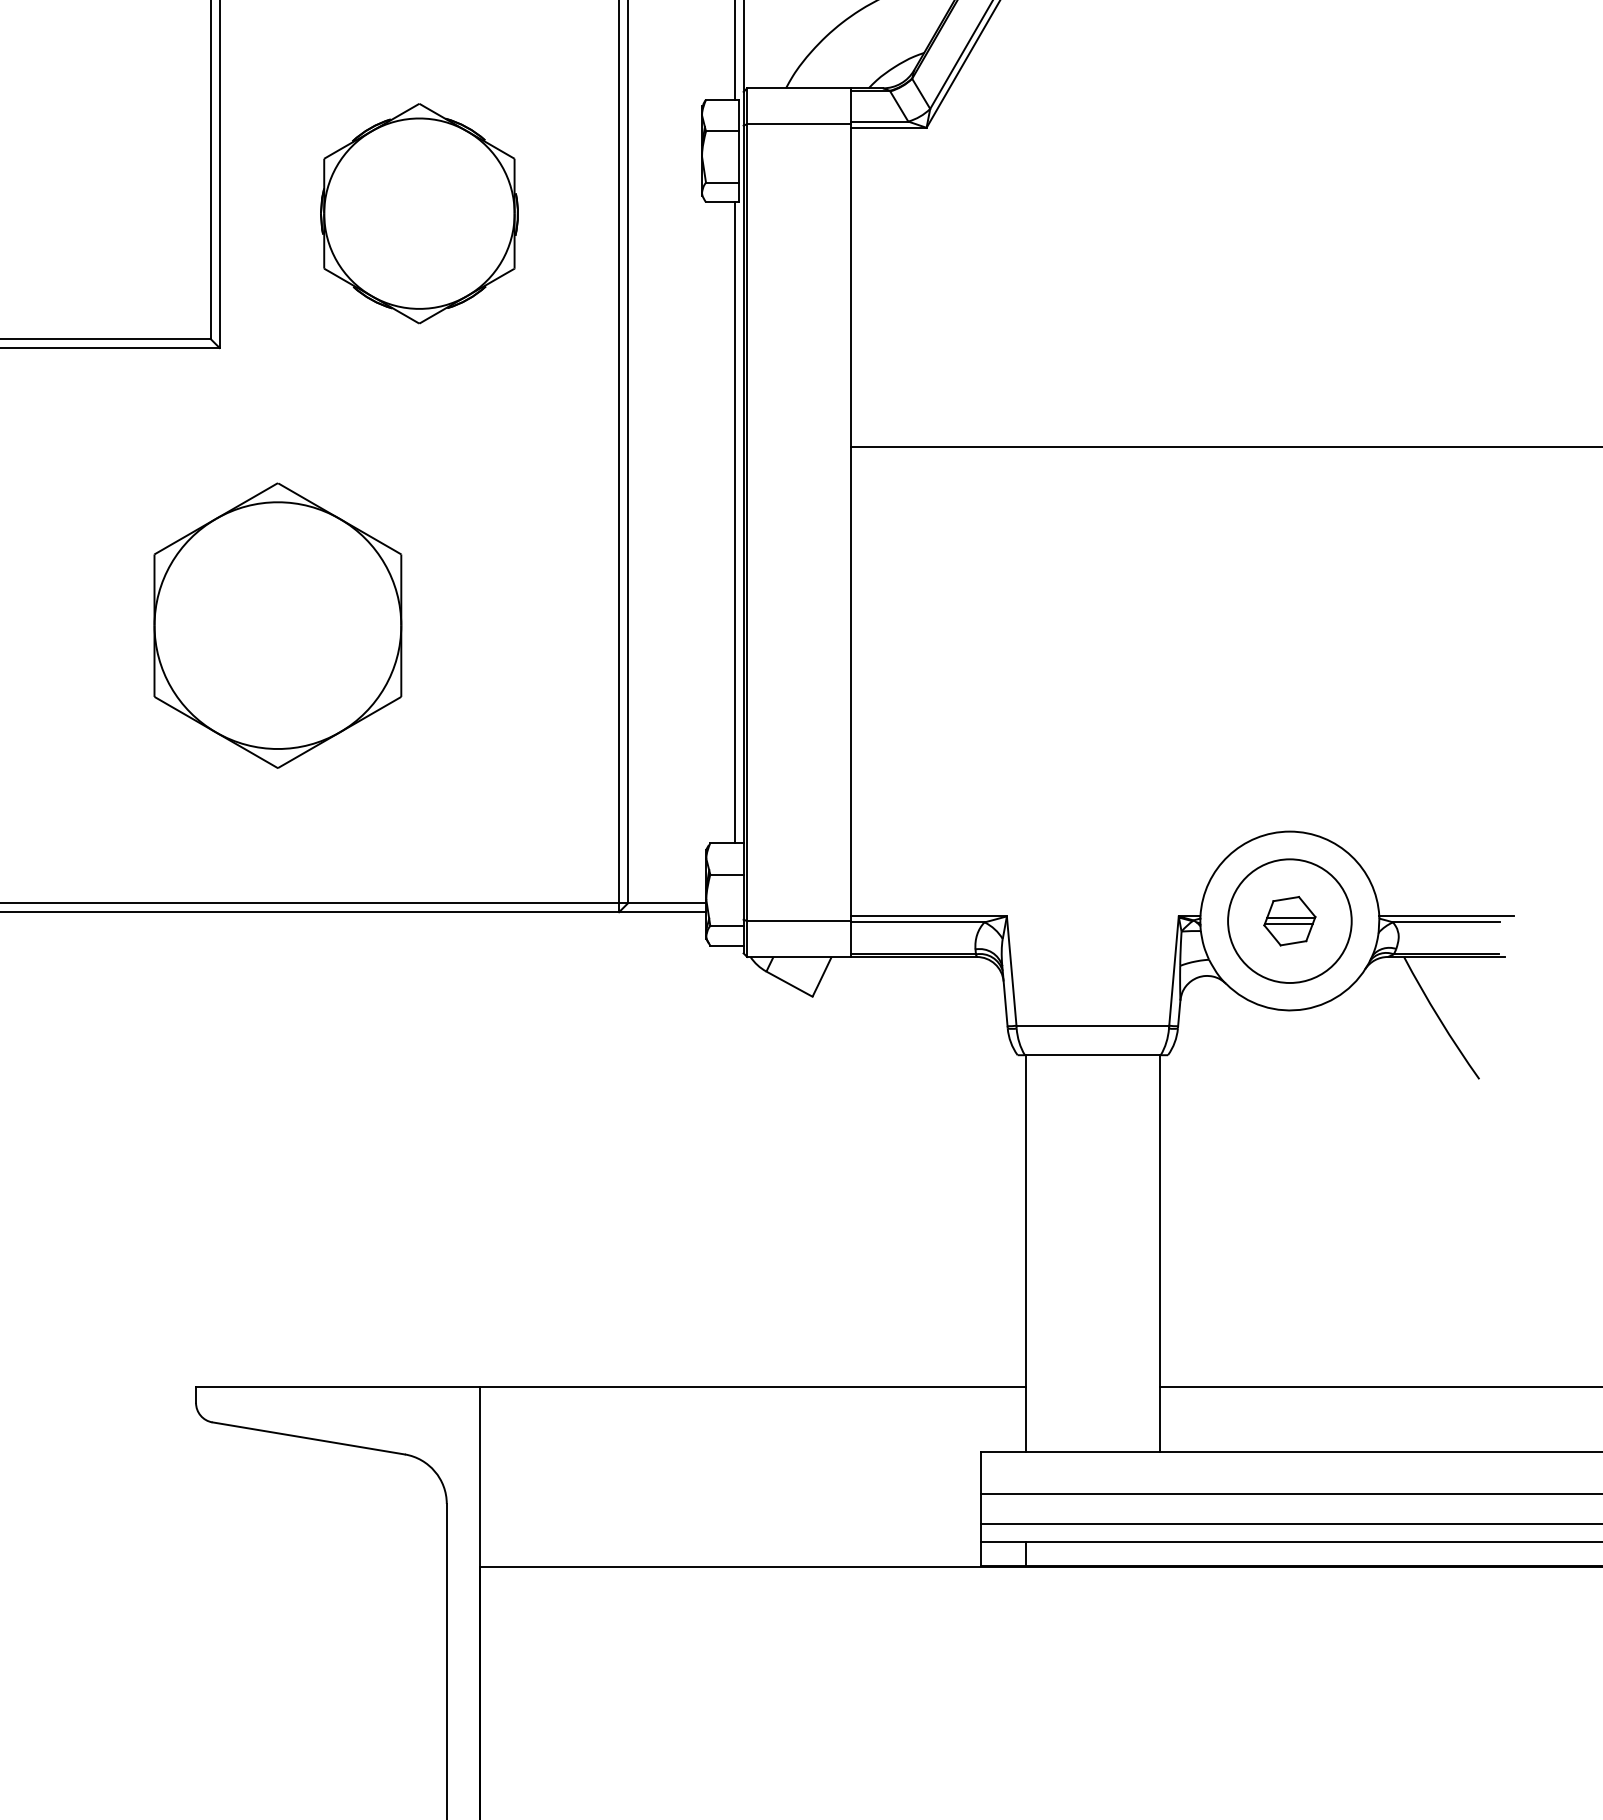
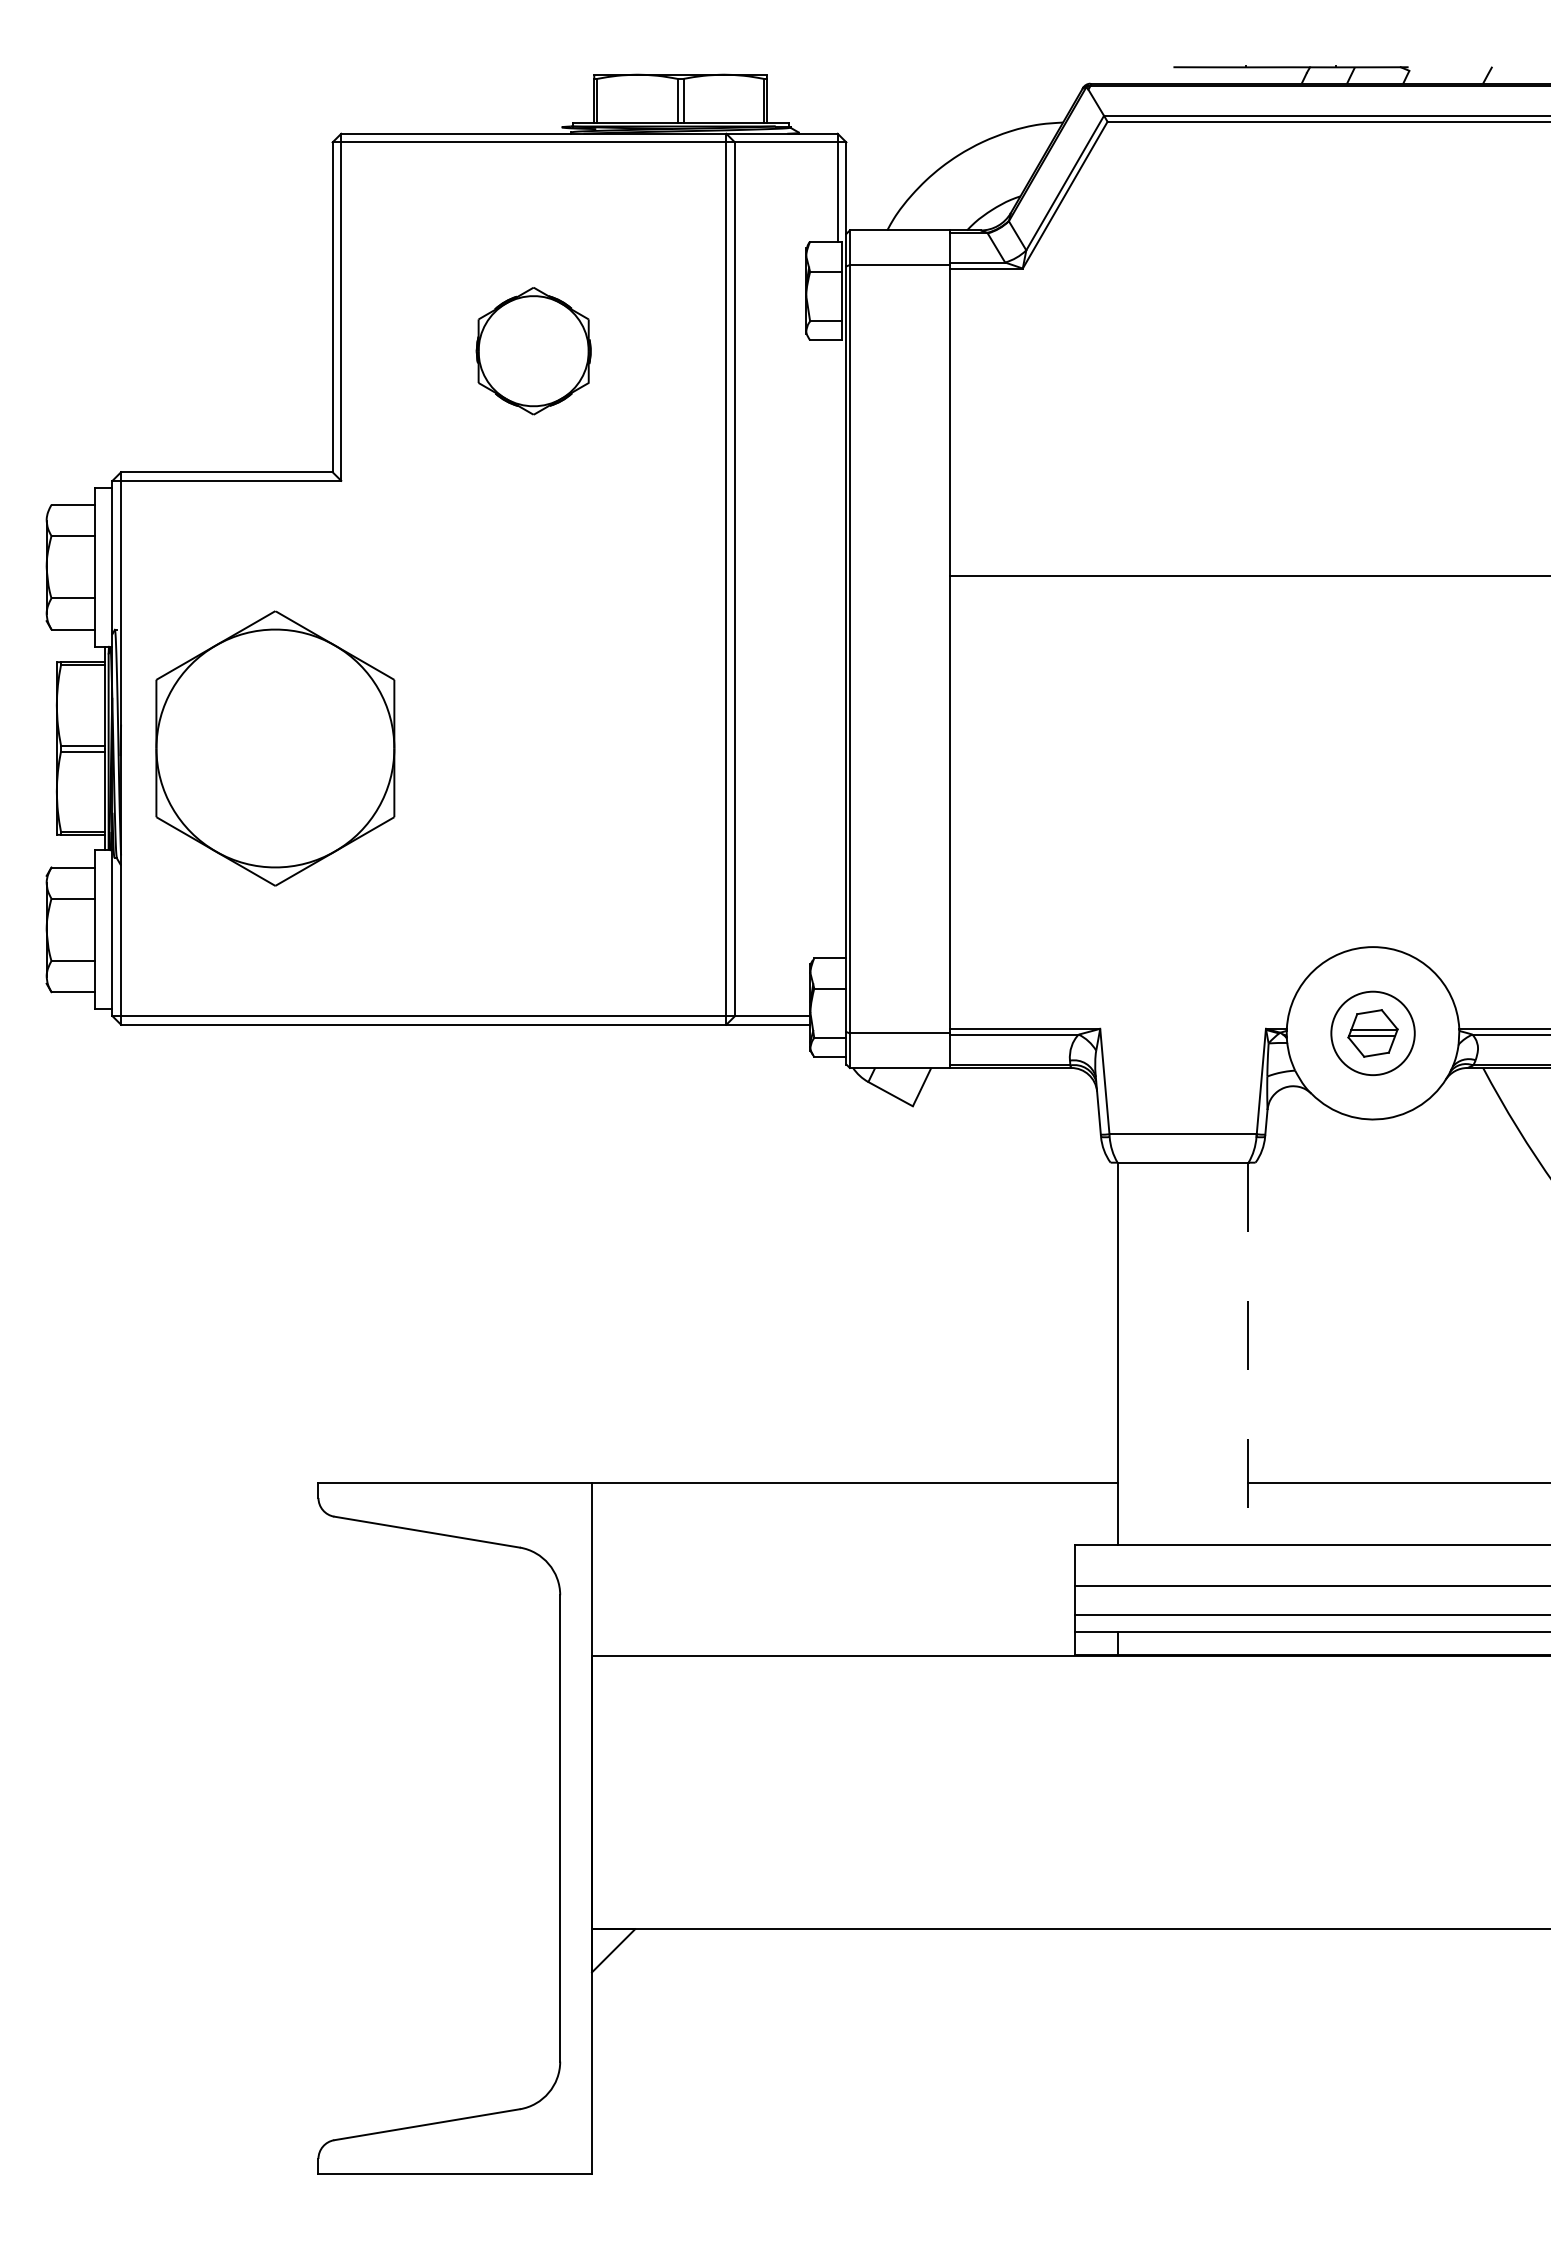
part: (419, 212) -> (533, 350), size x0.6
line: (734, 522) -> (837, 649), removed
part: (278, 625) -> (275, 748), moved
circle: (1289, 921) -> (1372, 1033), size x0.7
line: (1159, 1254) -> (1247, 1354), solid -> dashed

